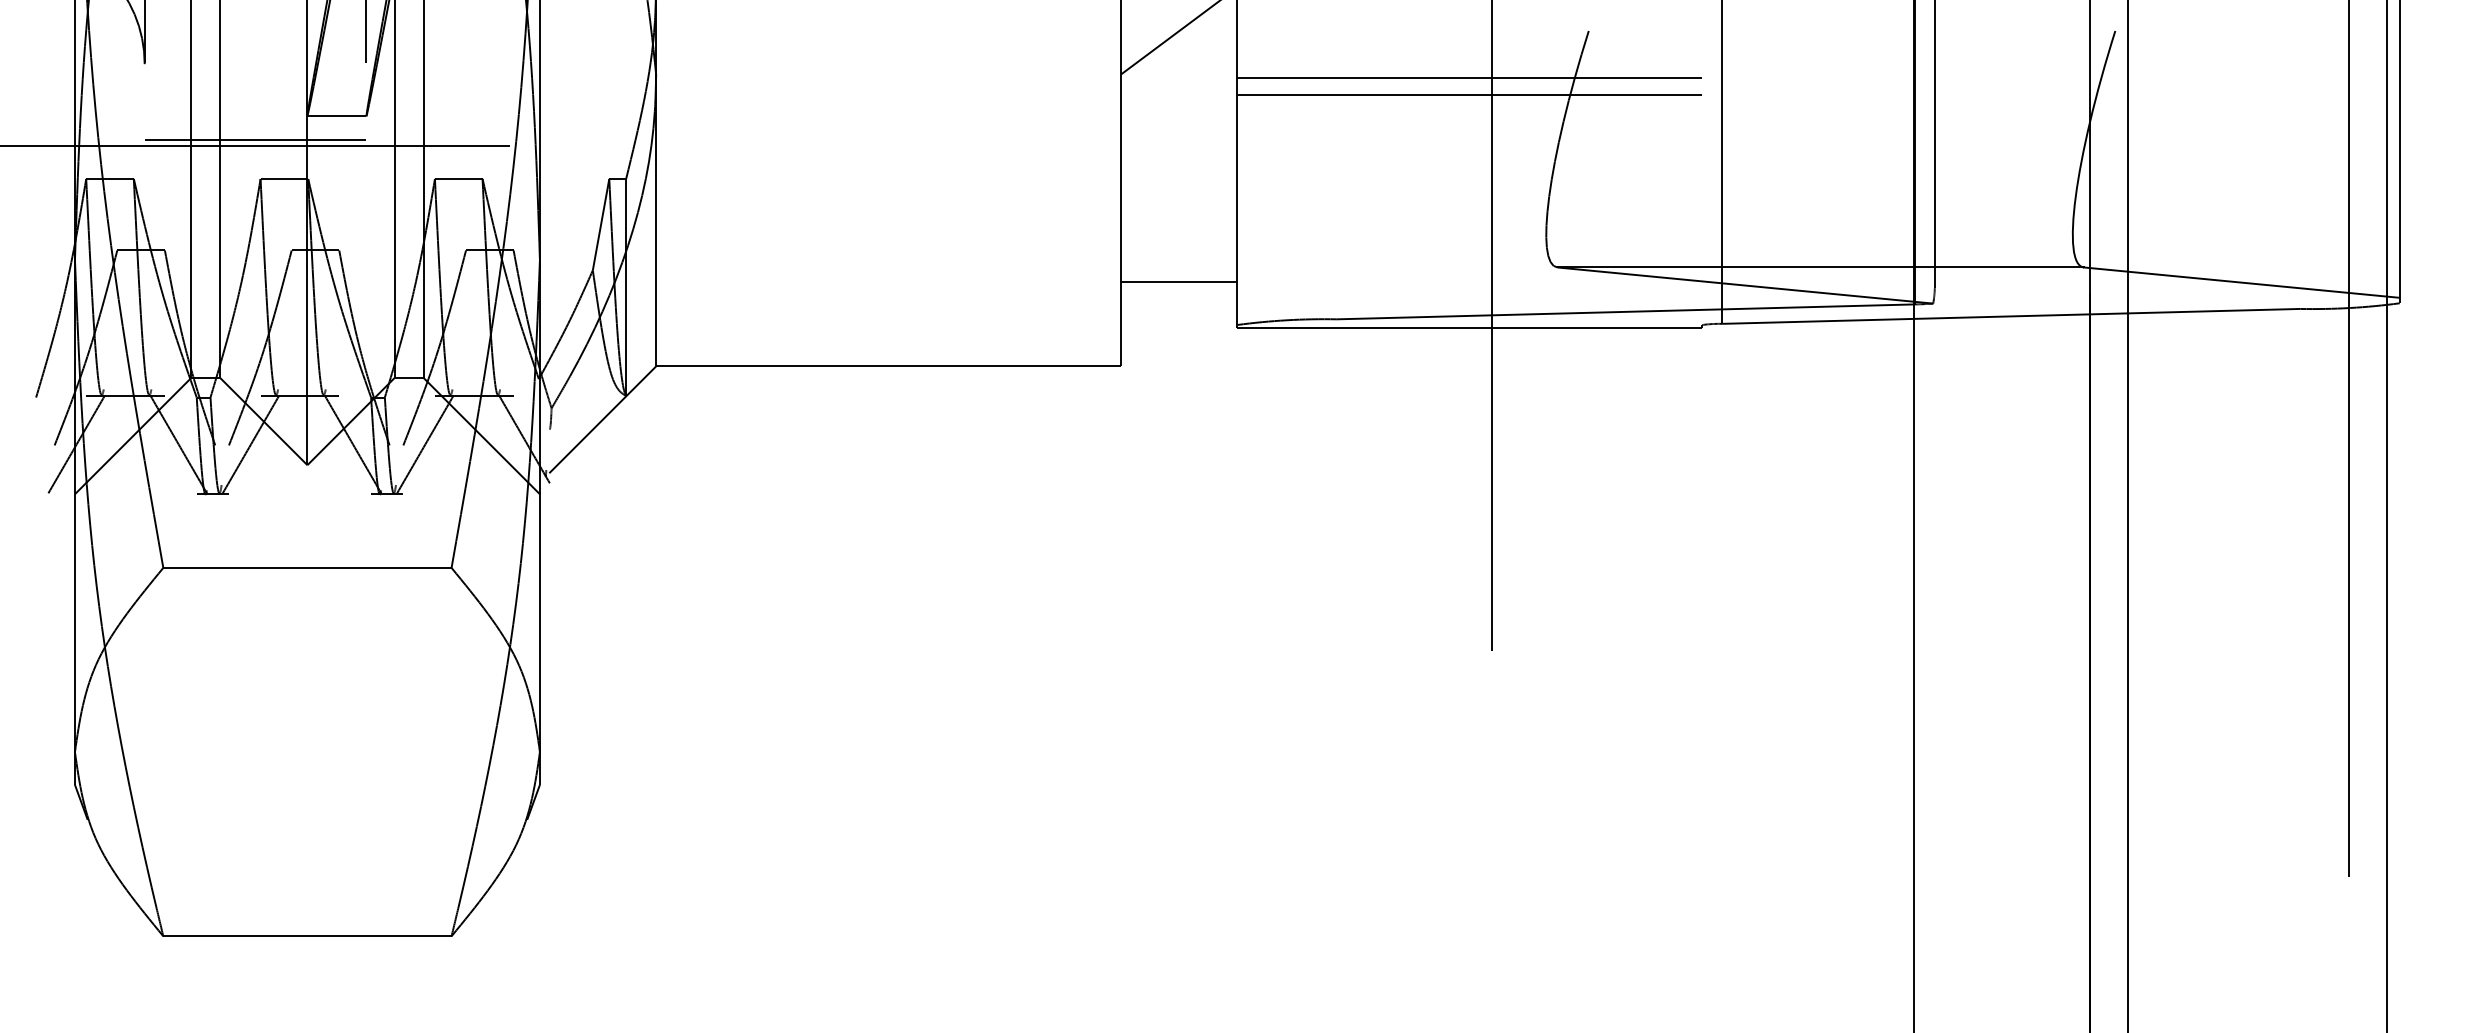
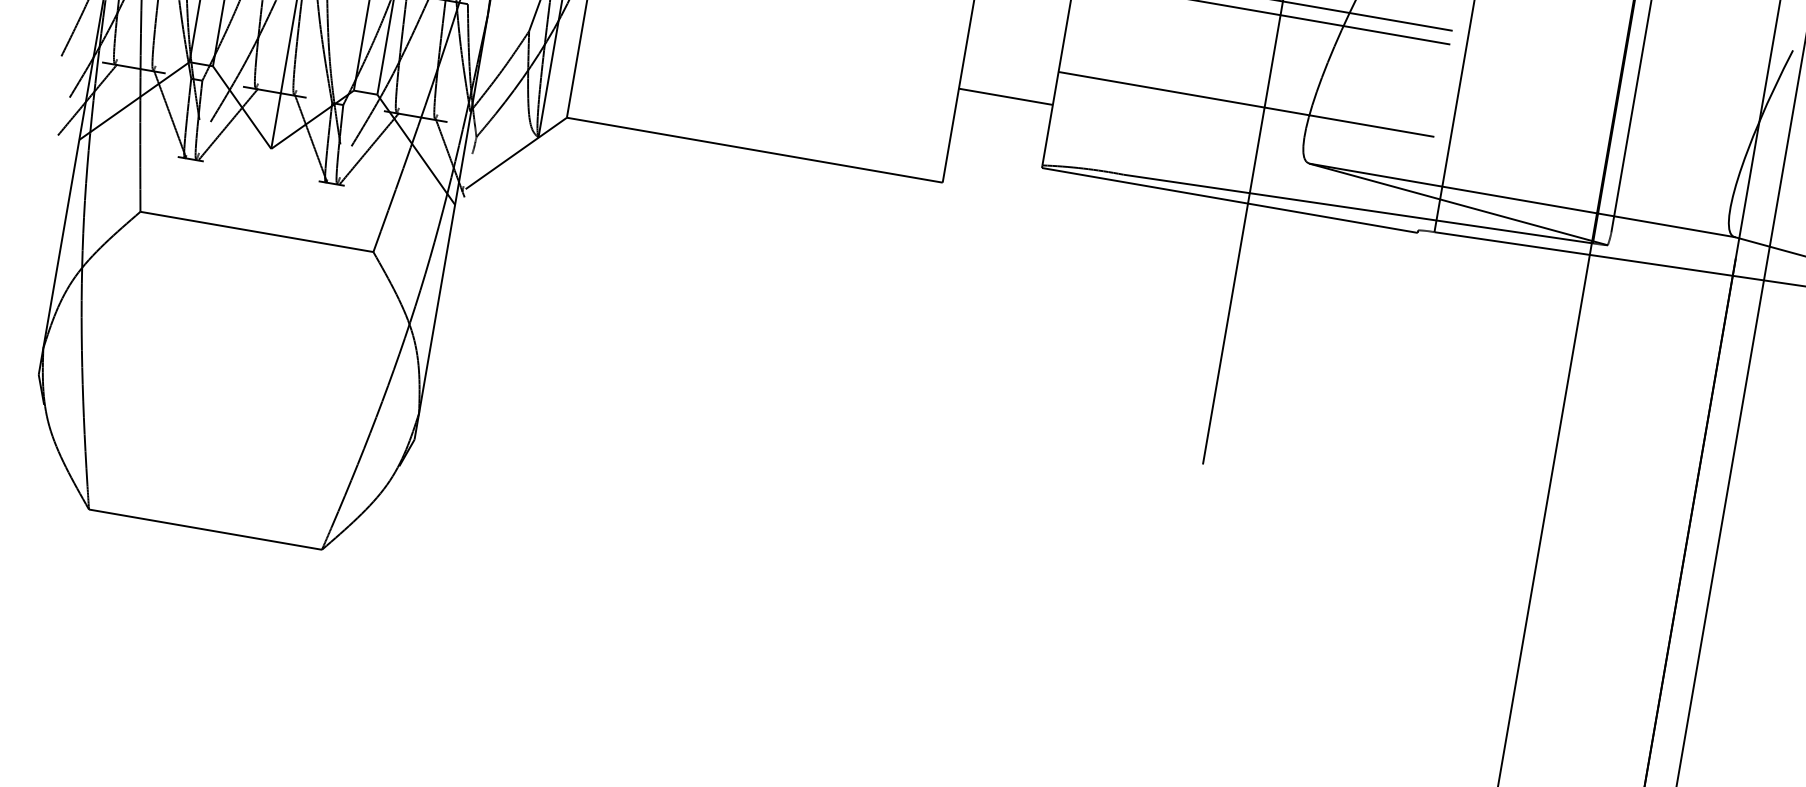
line: (1469, 209) -> (1246, 104), added
line: (1179, 282) -> (1006, 97), moved

